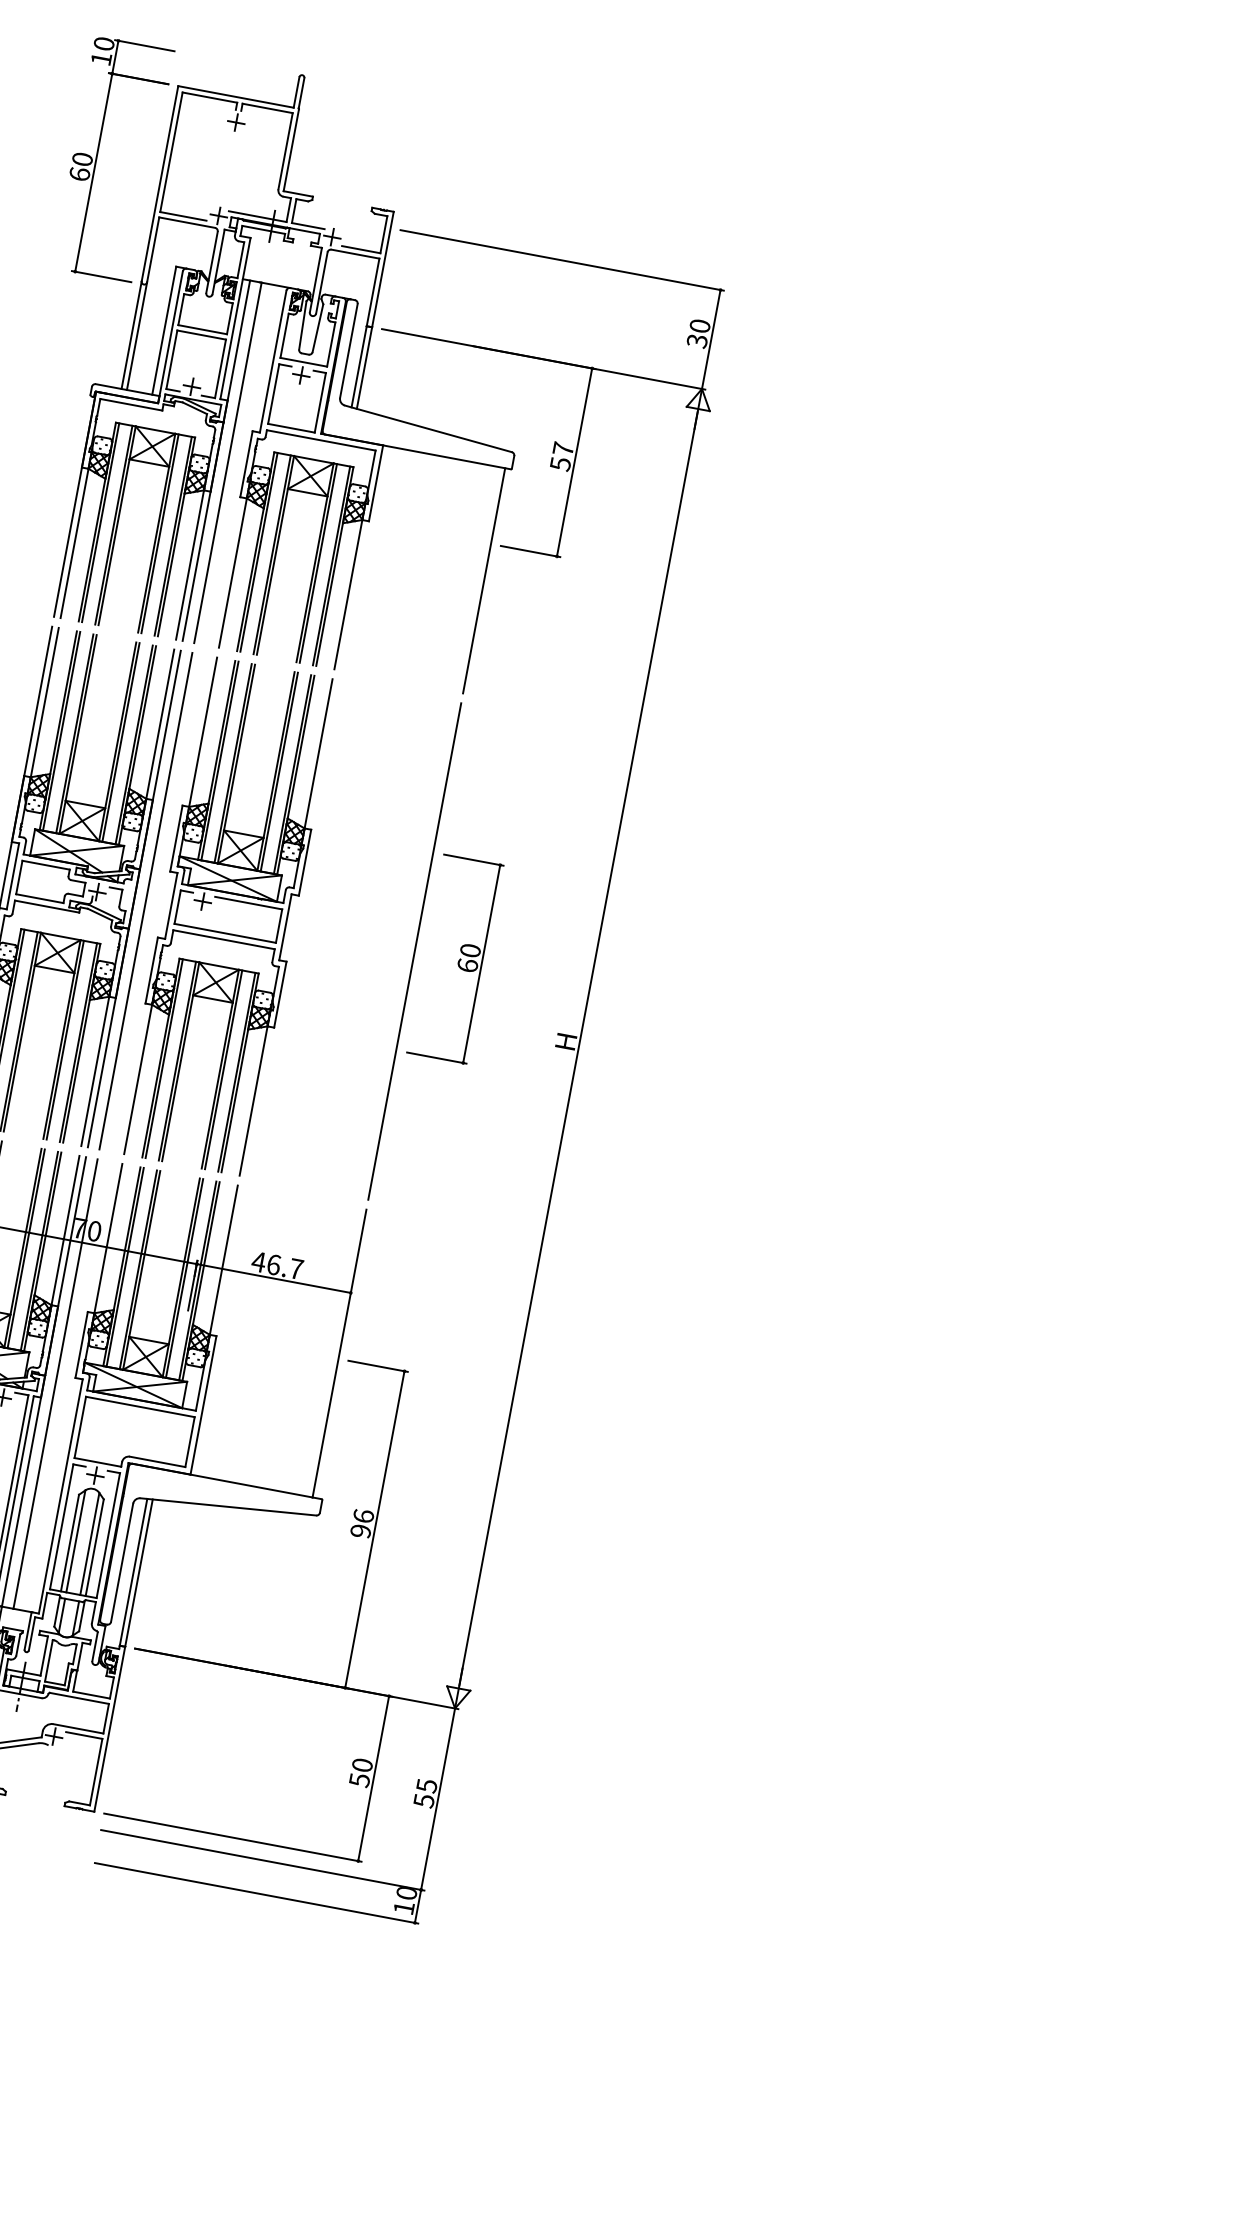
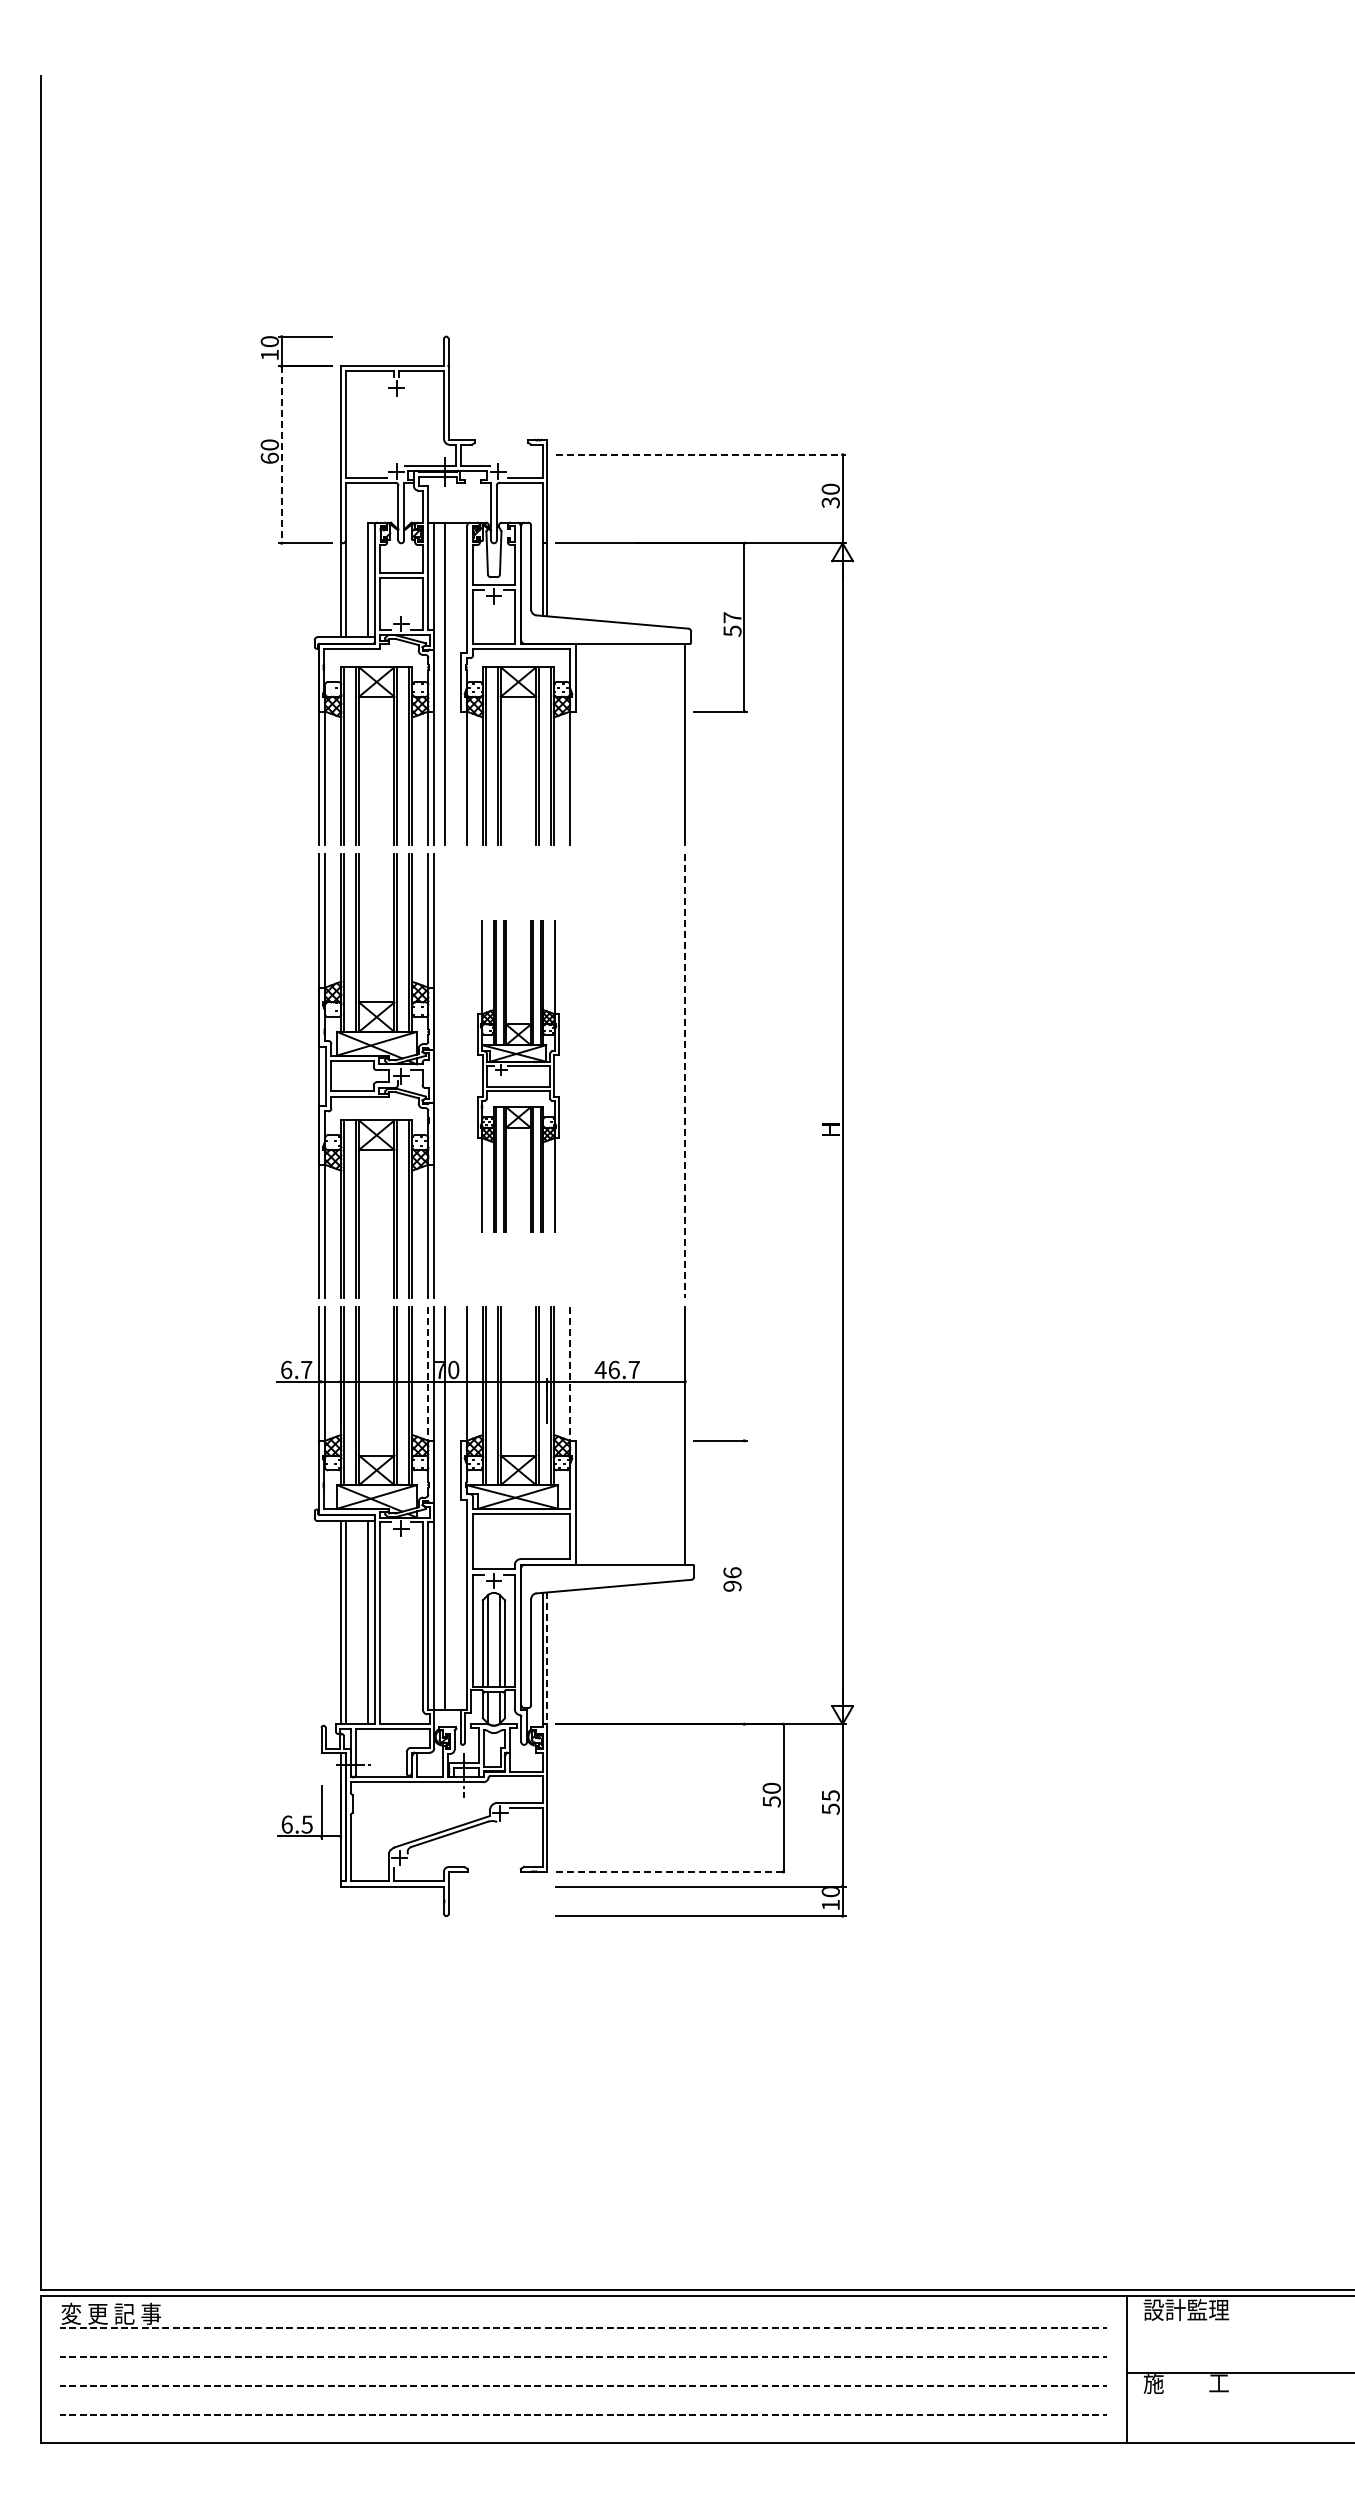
line: (93, 172) -> (281, 454), solid -> dashed
line: (561, 260) -> (700, 454), solid -> dashed
line: (145, 901) -> (444, 1076), removed
part: (228, 915) -> (518, 1075), size x0.7
line: (414, 951) -> (685, 1076), solid -> dashed
part: (455, 959) -> (721, 1076), removed
line: (65, 1231) -> (428, 1374), solid -> dashed
line: (224, 1260) -> (570, 1374), solid -> dashed
line: (375, 1529) -> (744, 1582), removed
line: (139, 1573) -> (547, 1658), solid -> dashed
line: (233, 1837) -> (671, 1871), solid -> dashed

